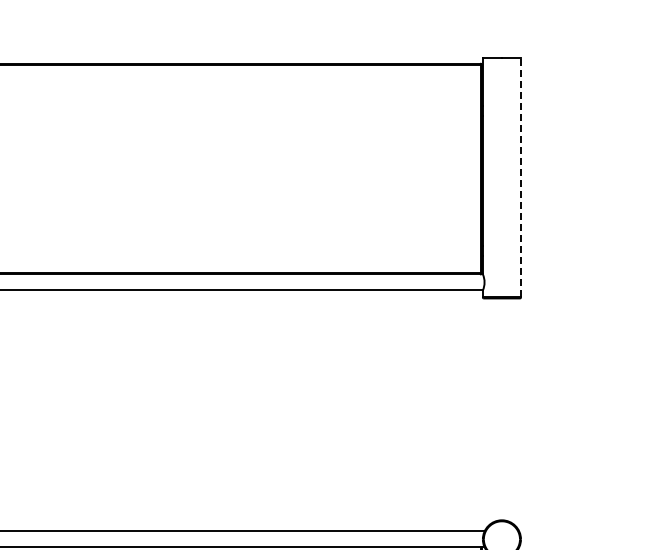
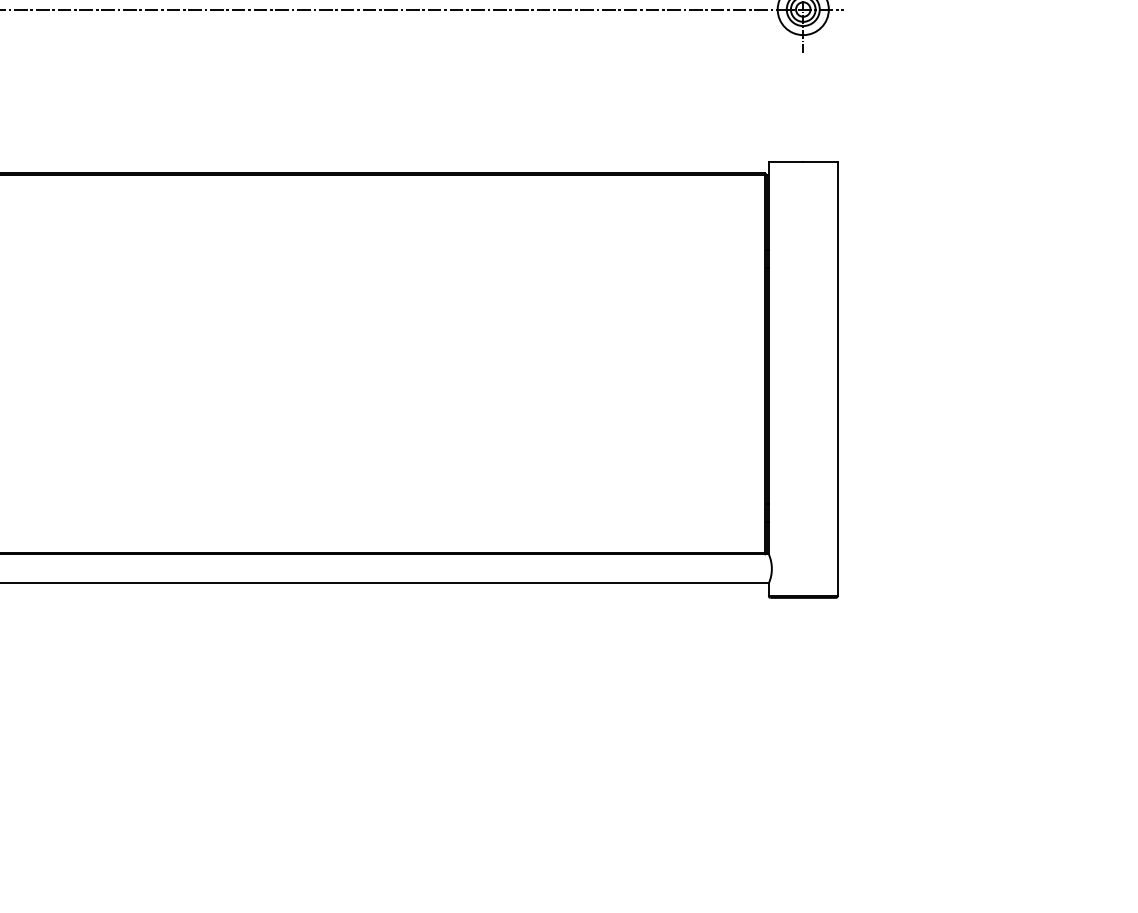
line: (520, 177) -> (836, 378), dashed -> solid

